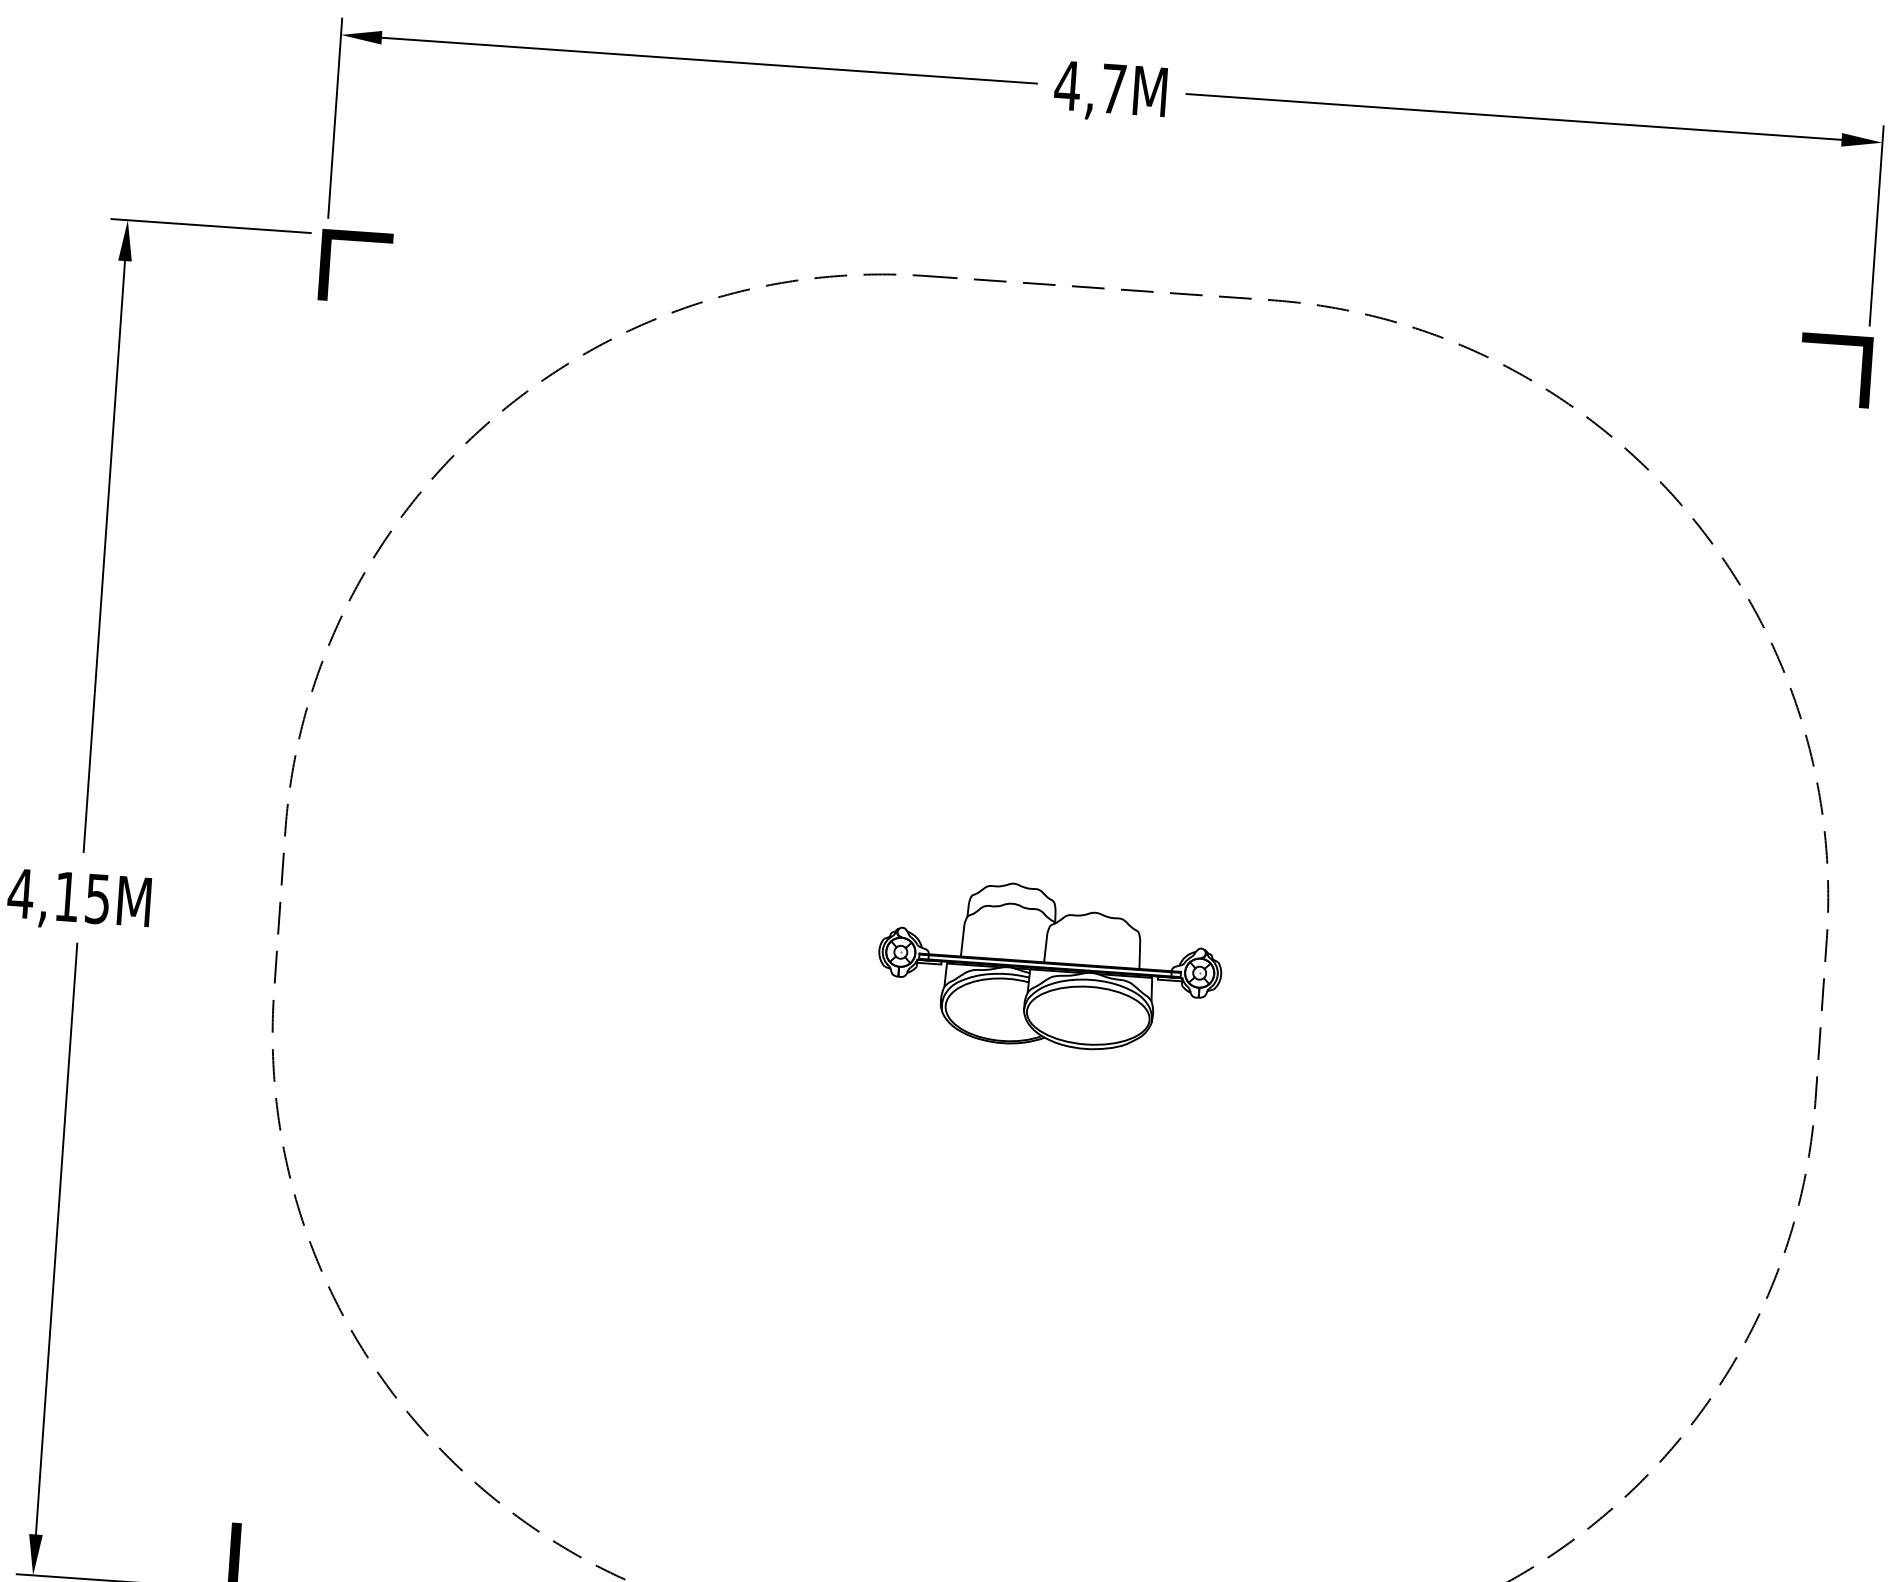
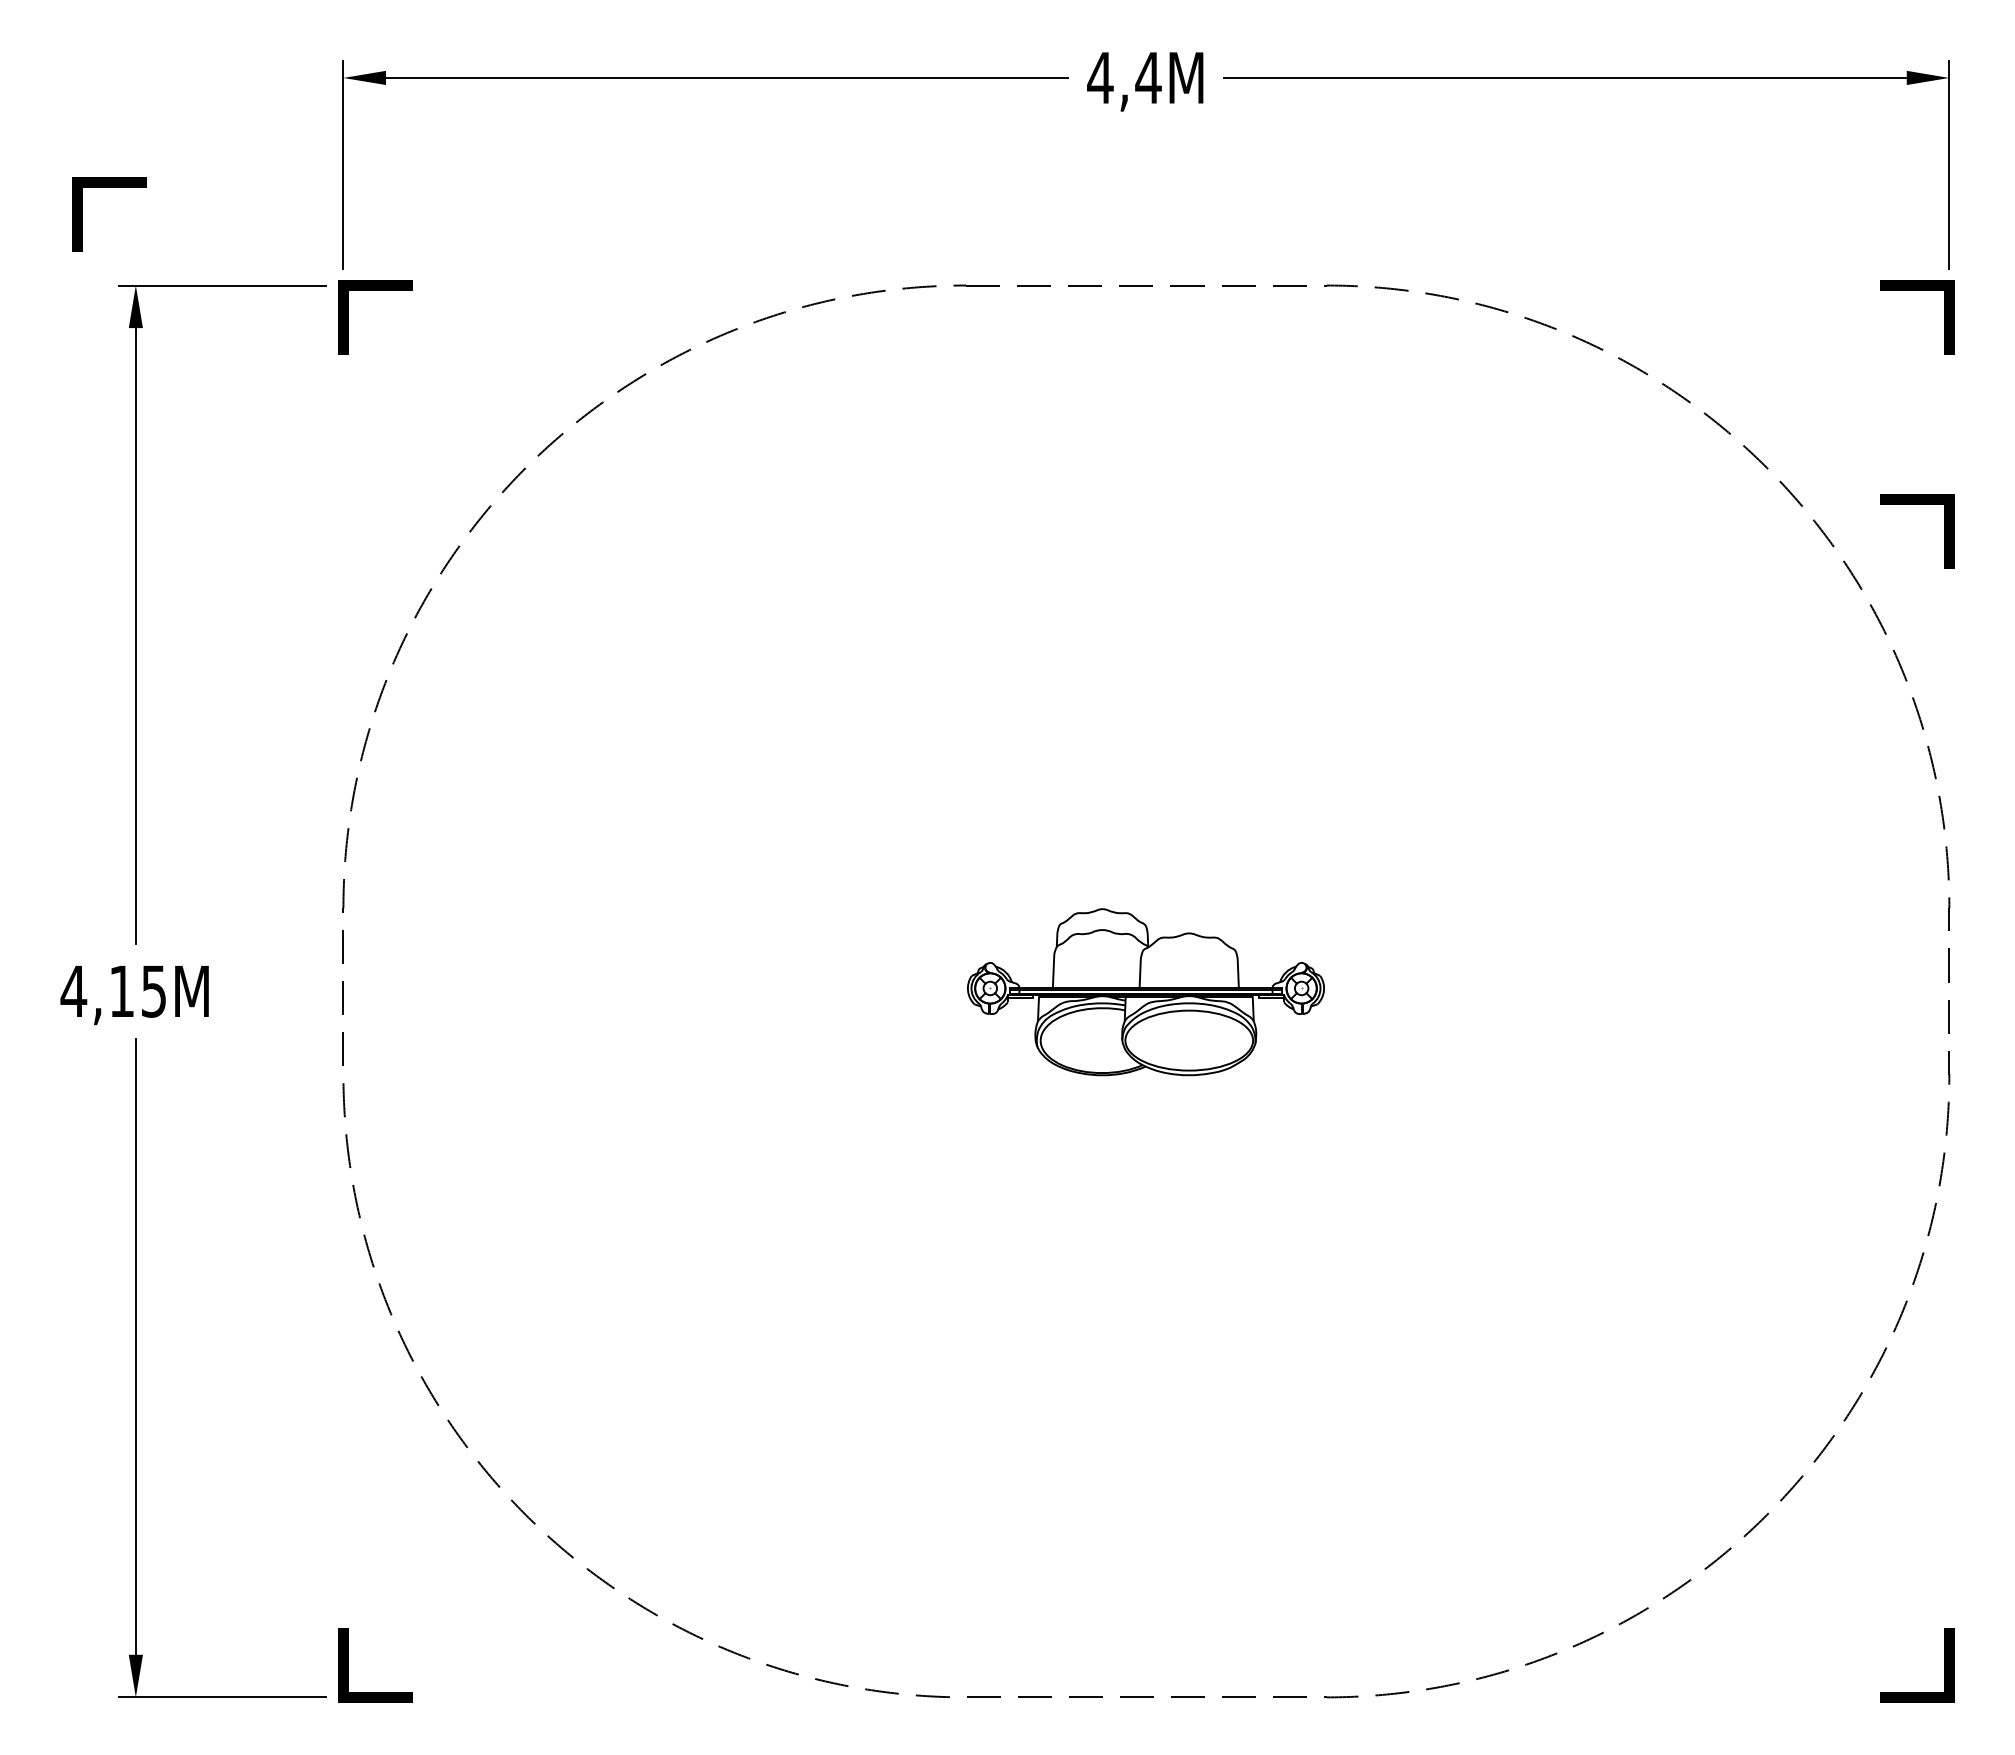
text: (1113, 88) -> (1148, 77), 4,7M -> 4,4M
part: (109, 124) -> (109, 187), added
part: (1823, 549) -> (1917, 504), added

